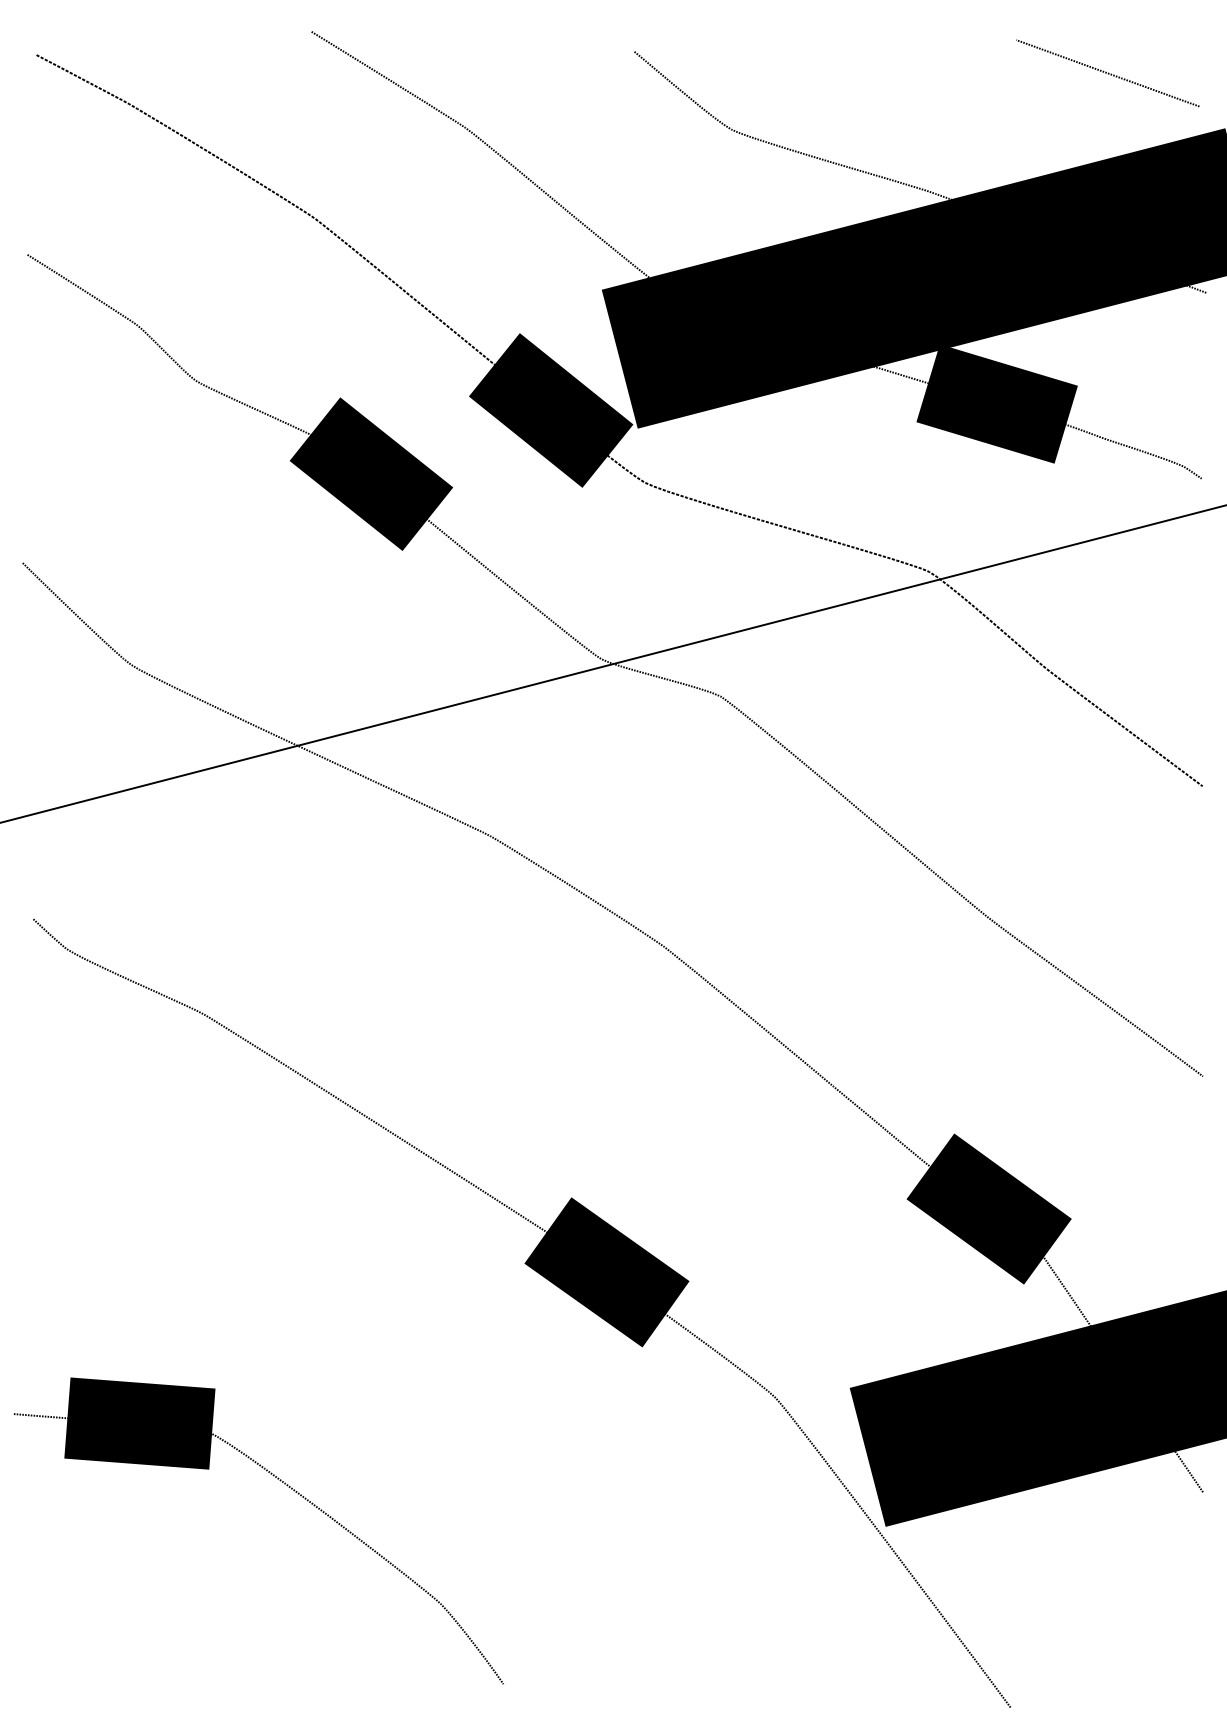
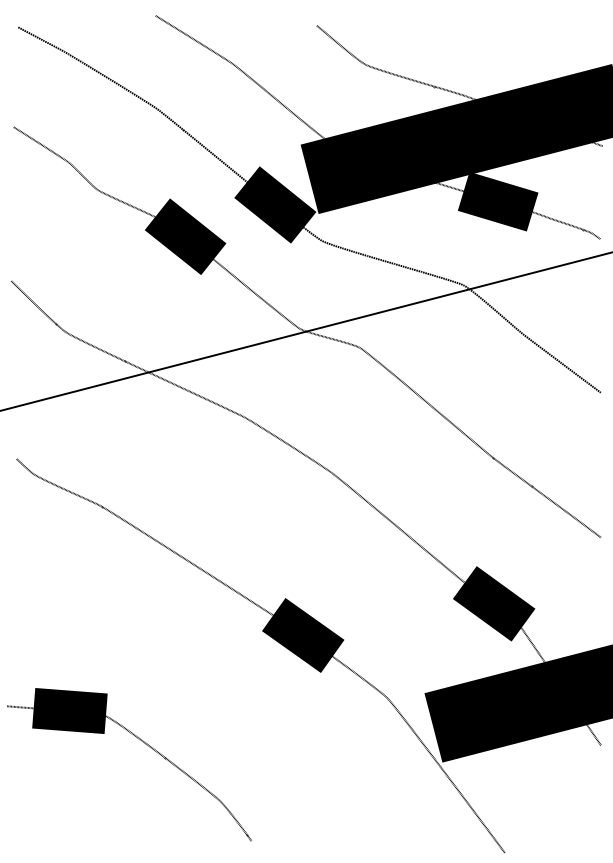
line: (1107, 73) -> (553, 36), removed

